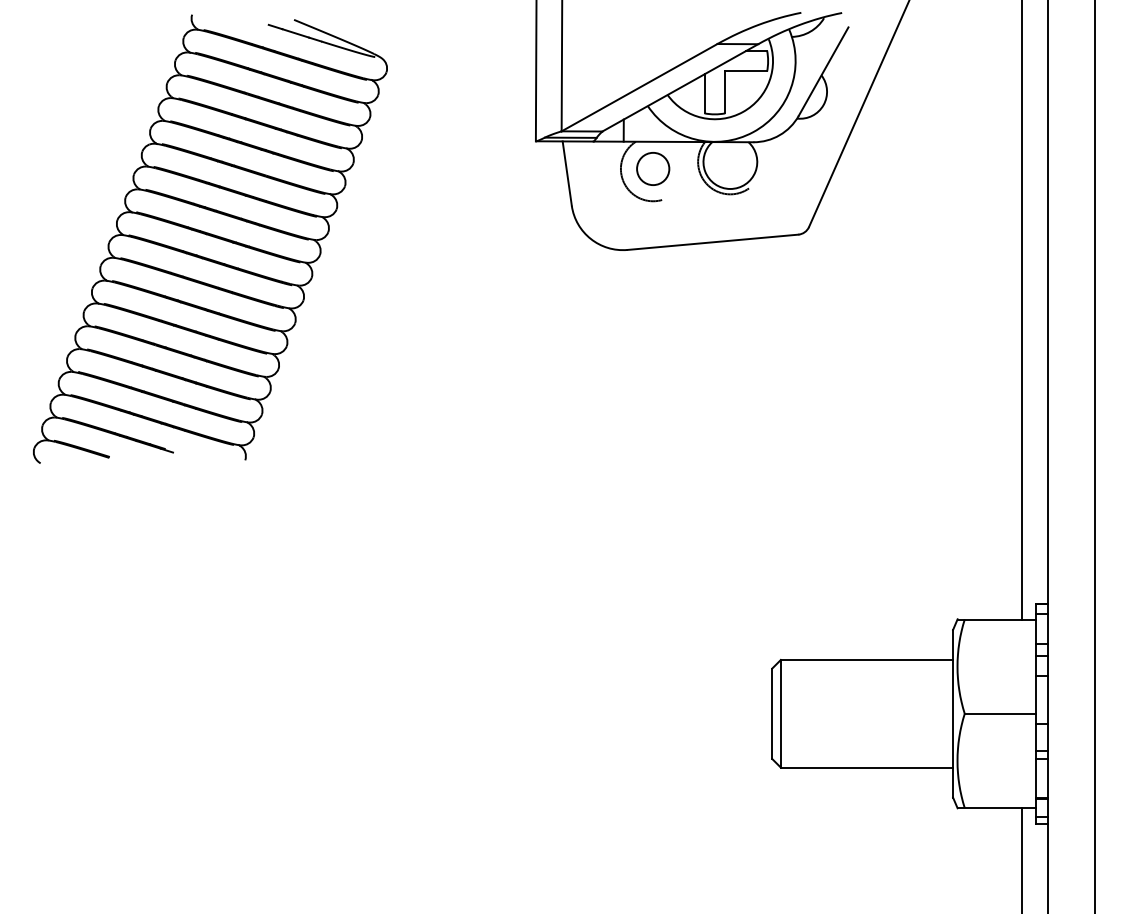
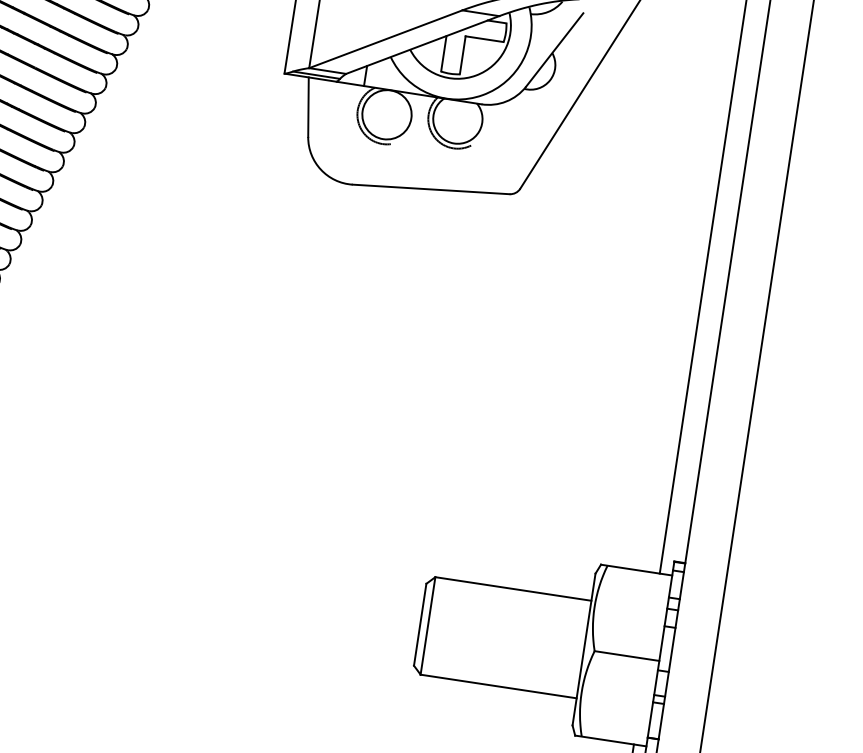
circle: (653, 168) -> (387, 114), size x1.67

